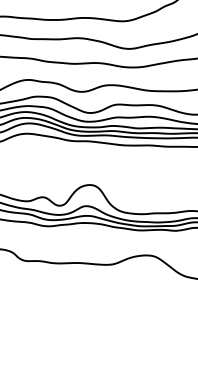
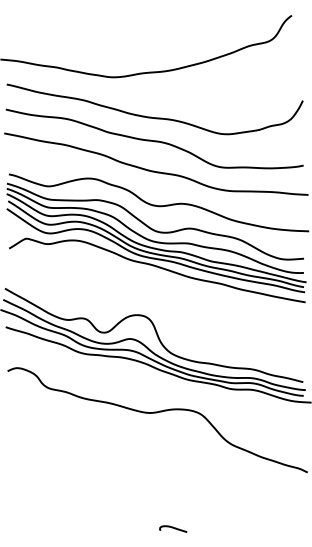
curve: (151, 355) -> (173, 528), added

